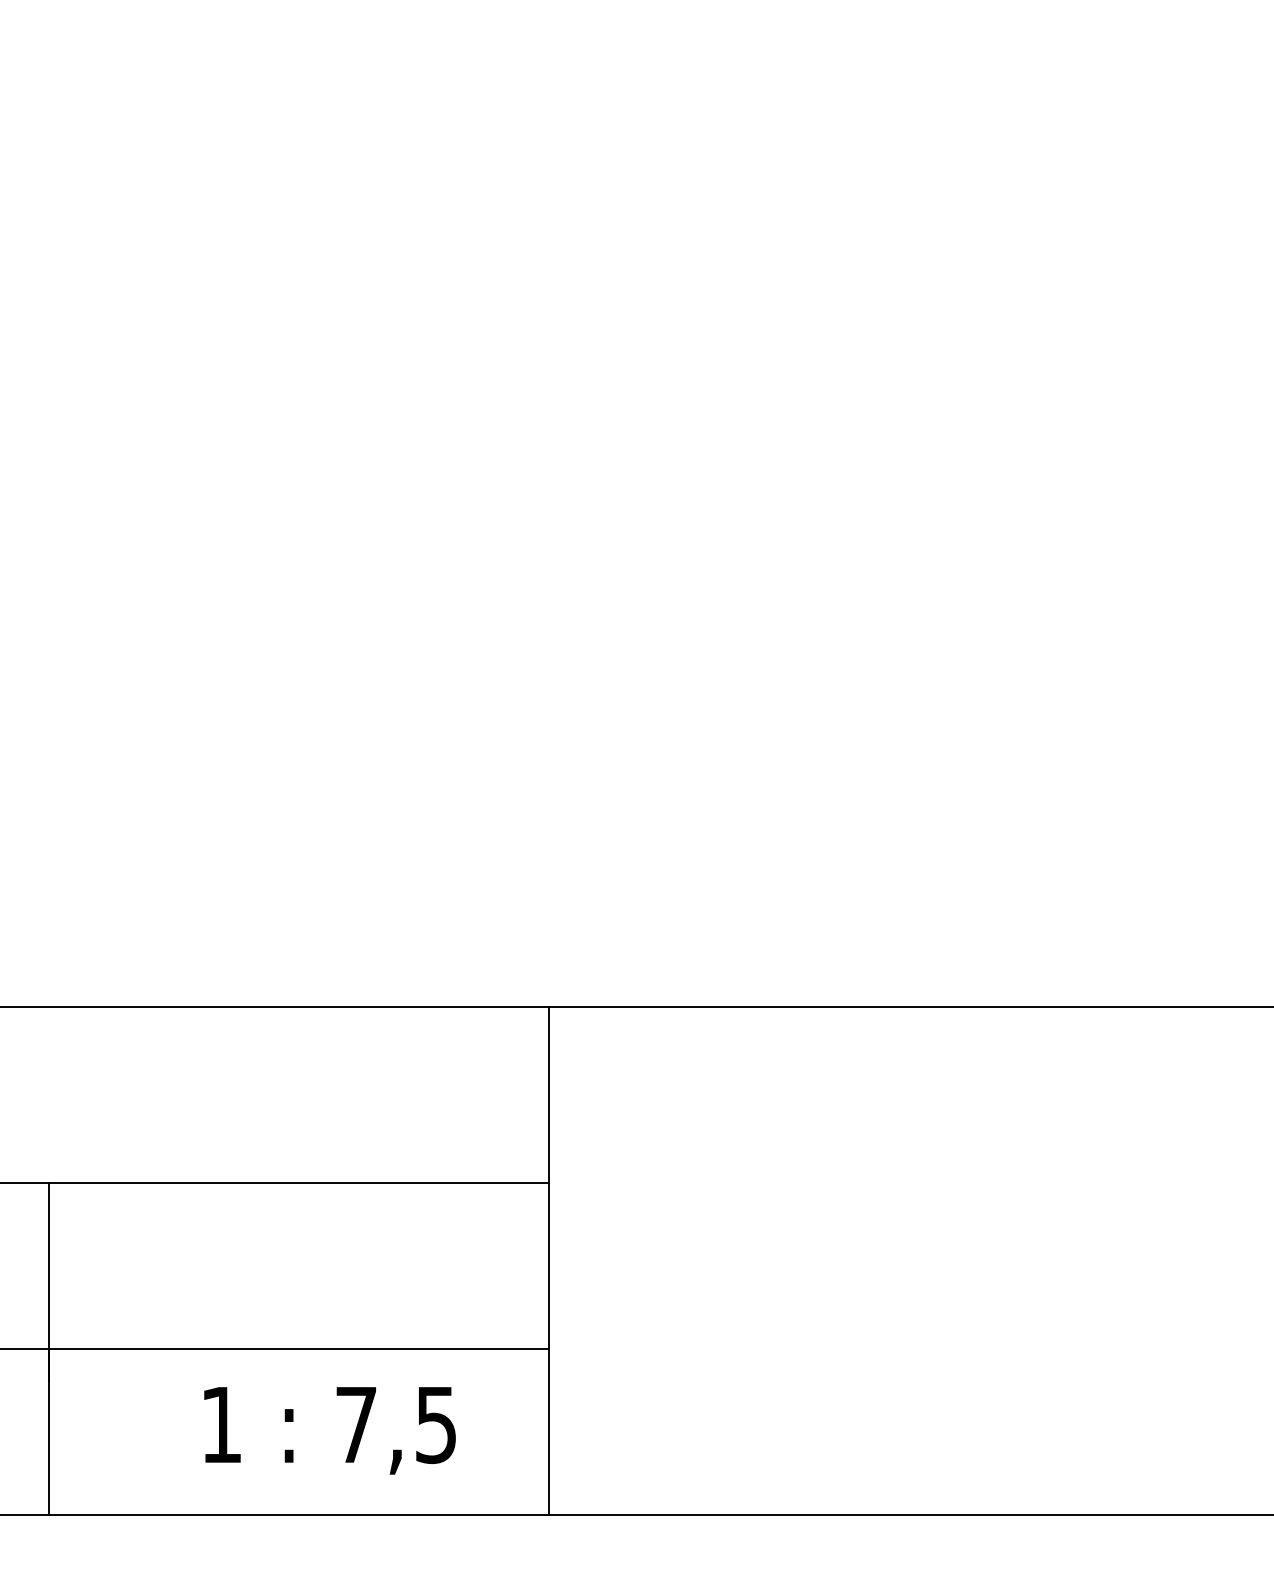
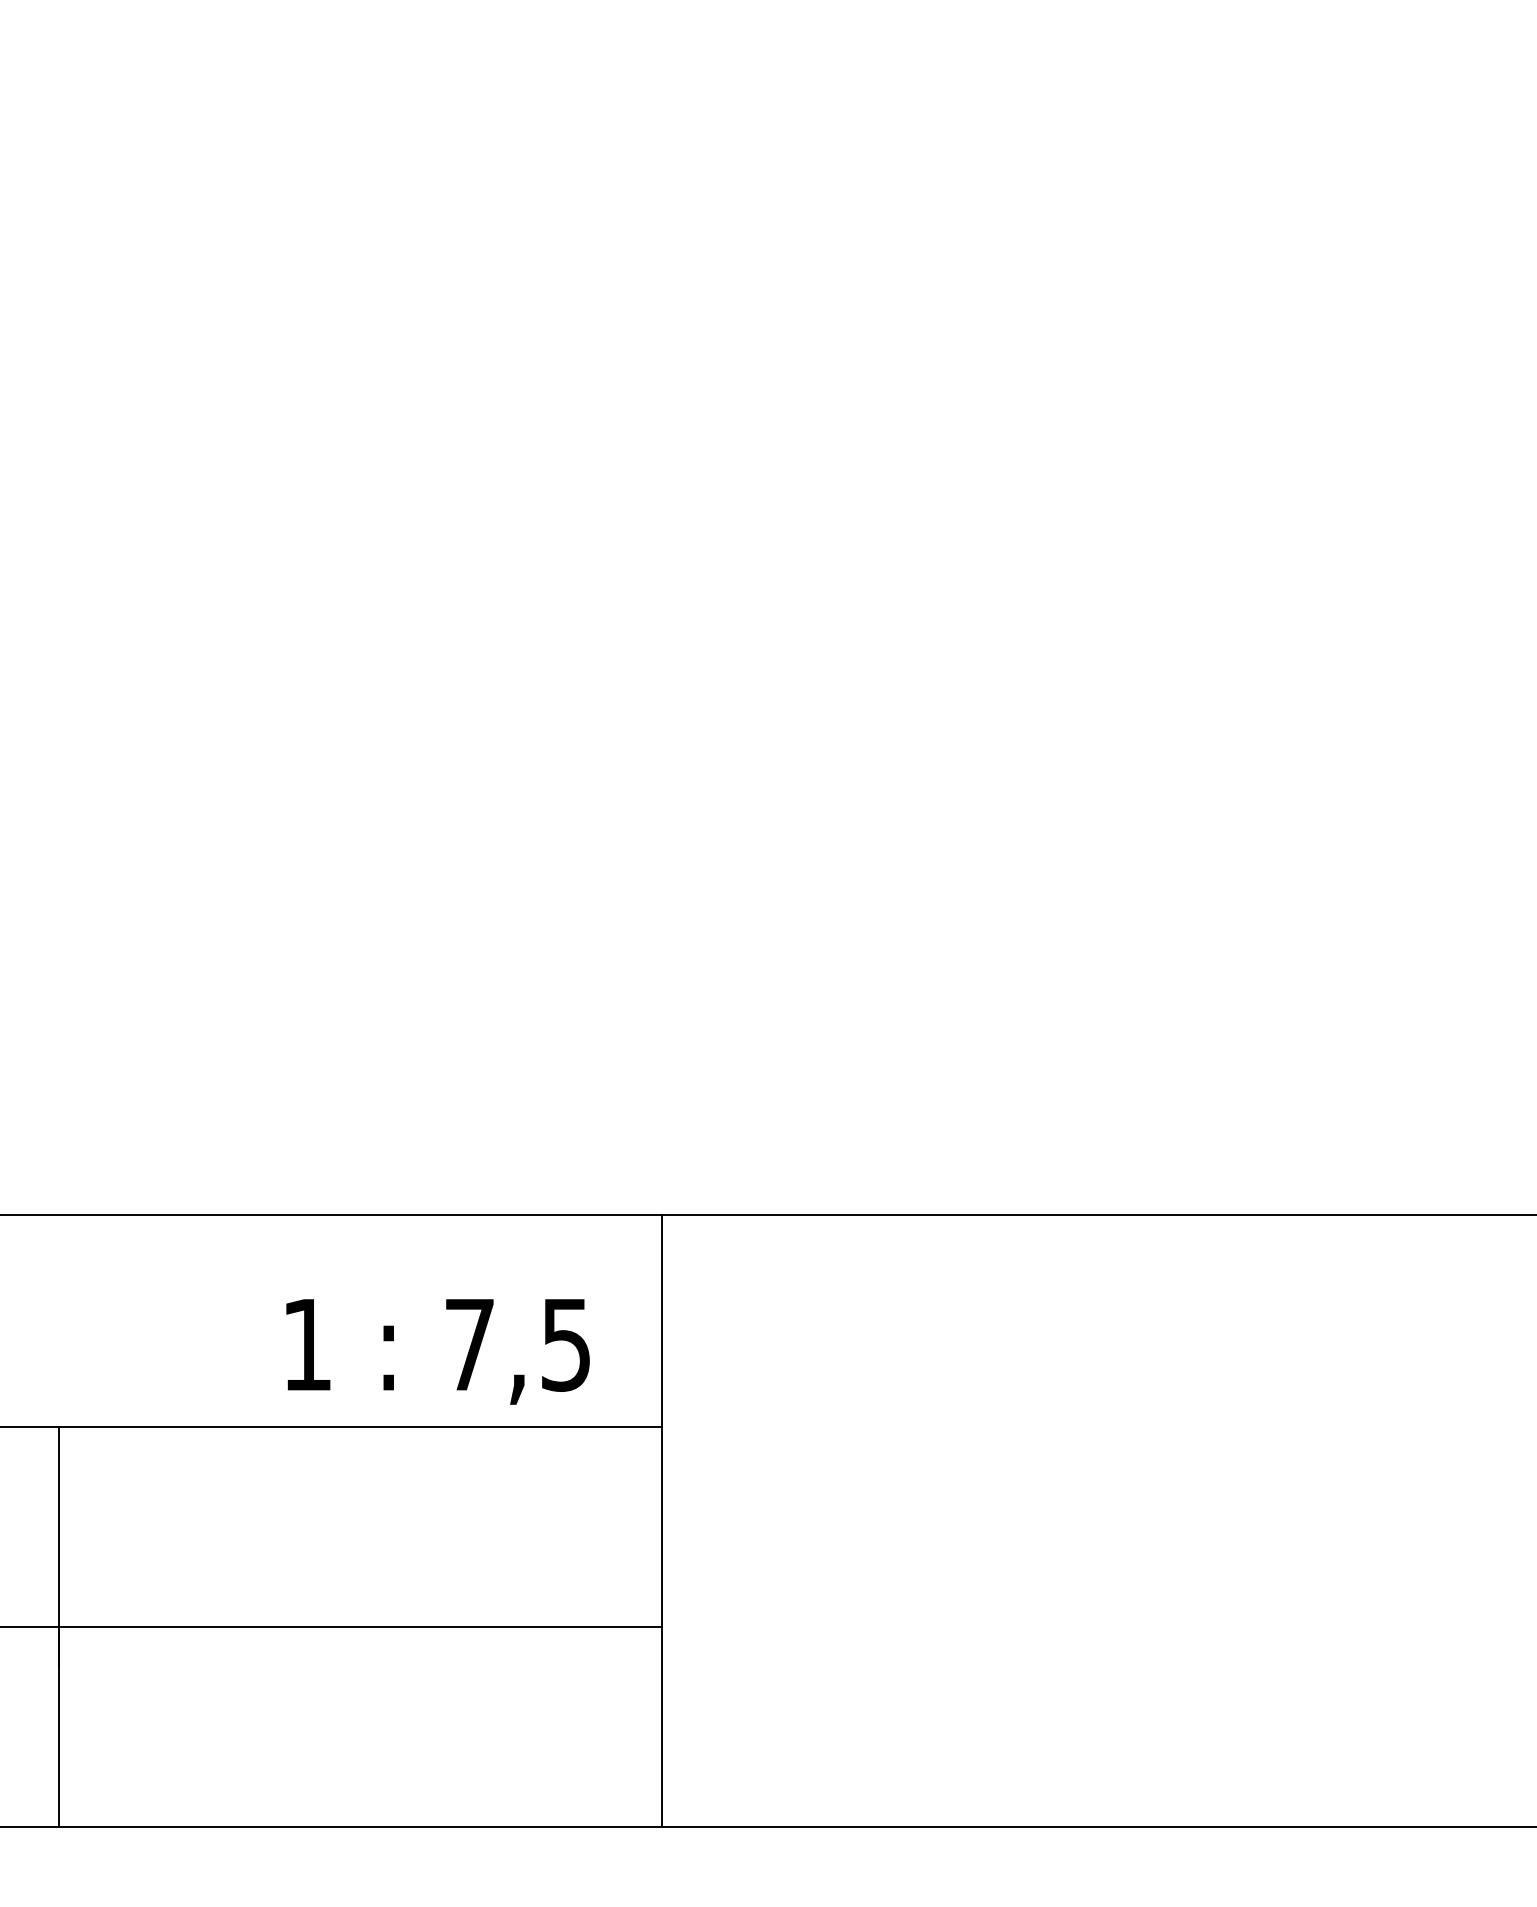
text: (329, 1430) -> (437, 1351), moved

